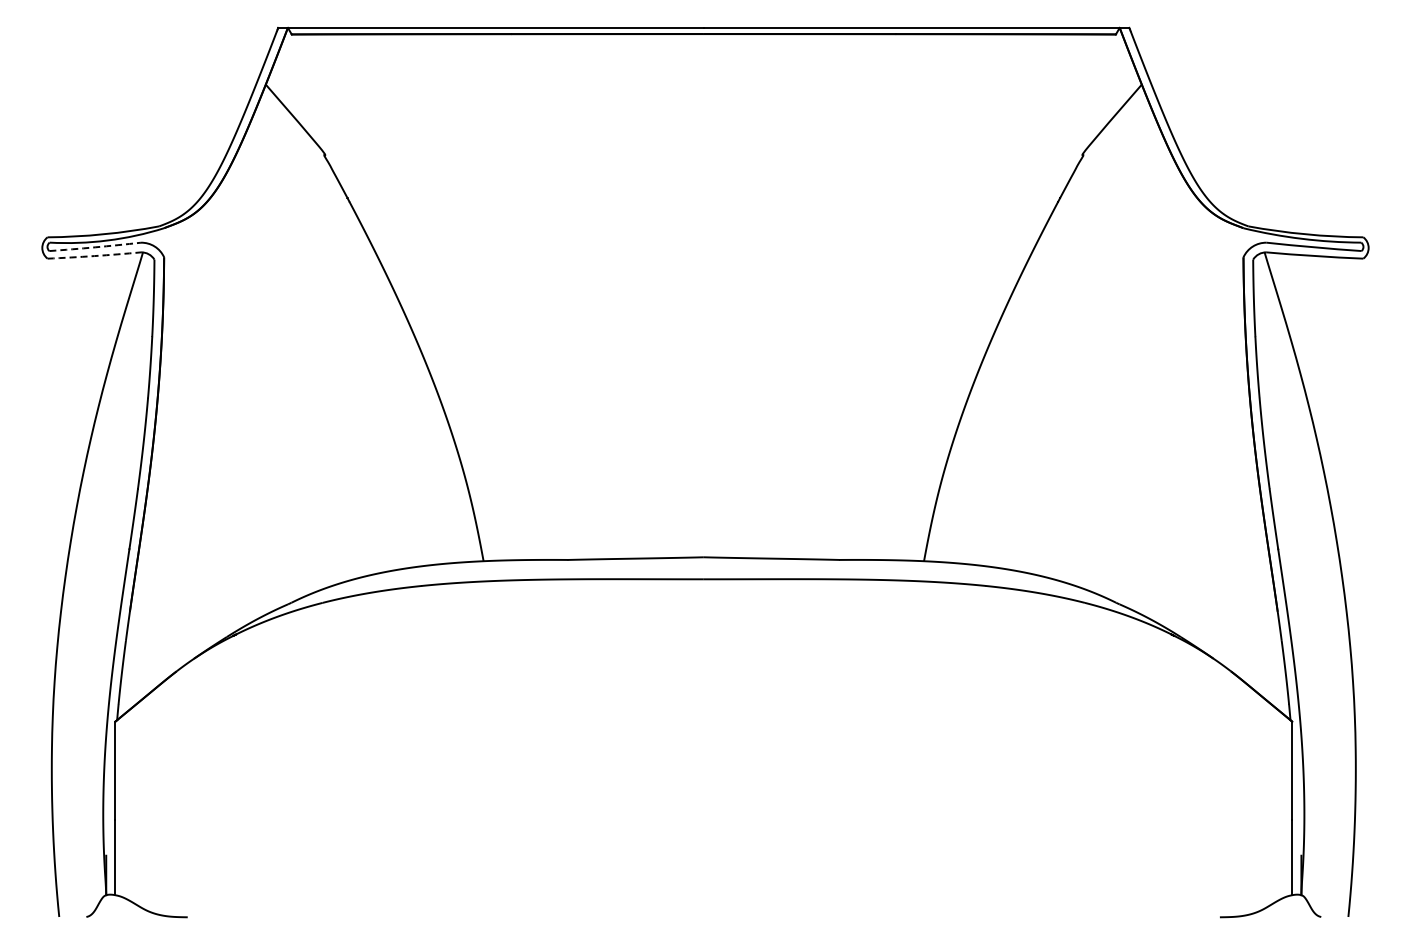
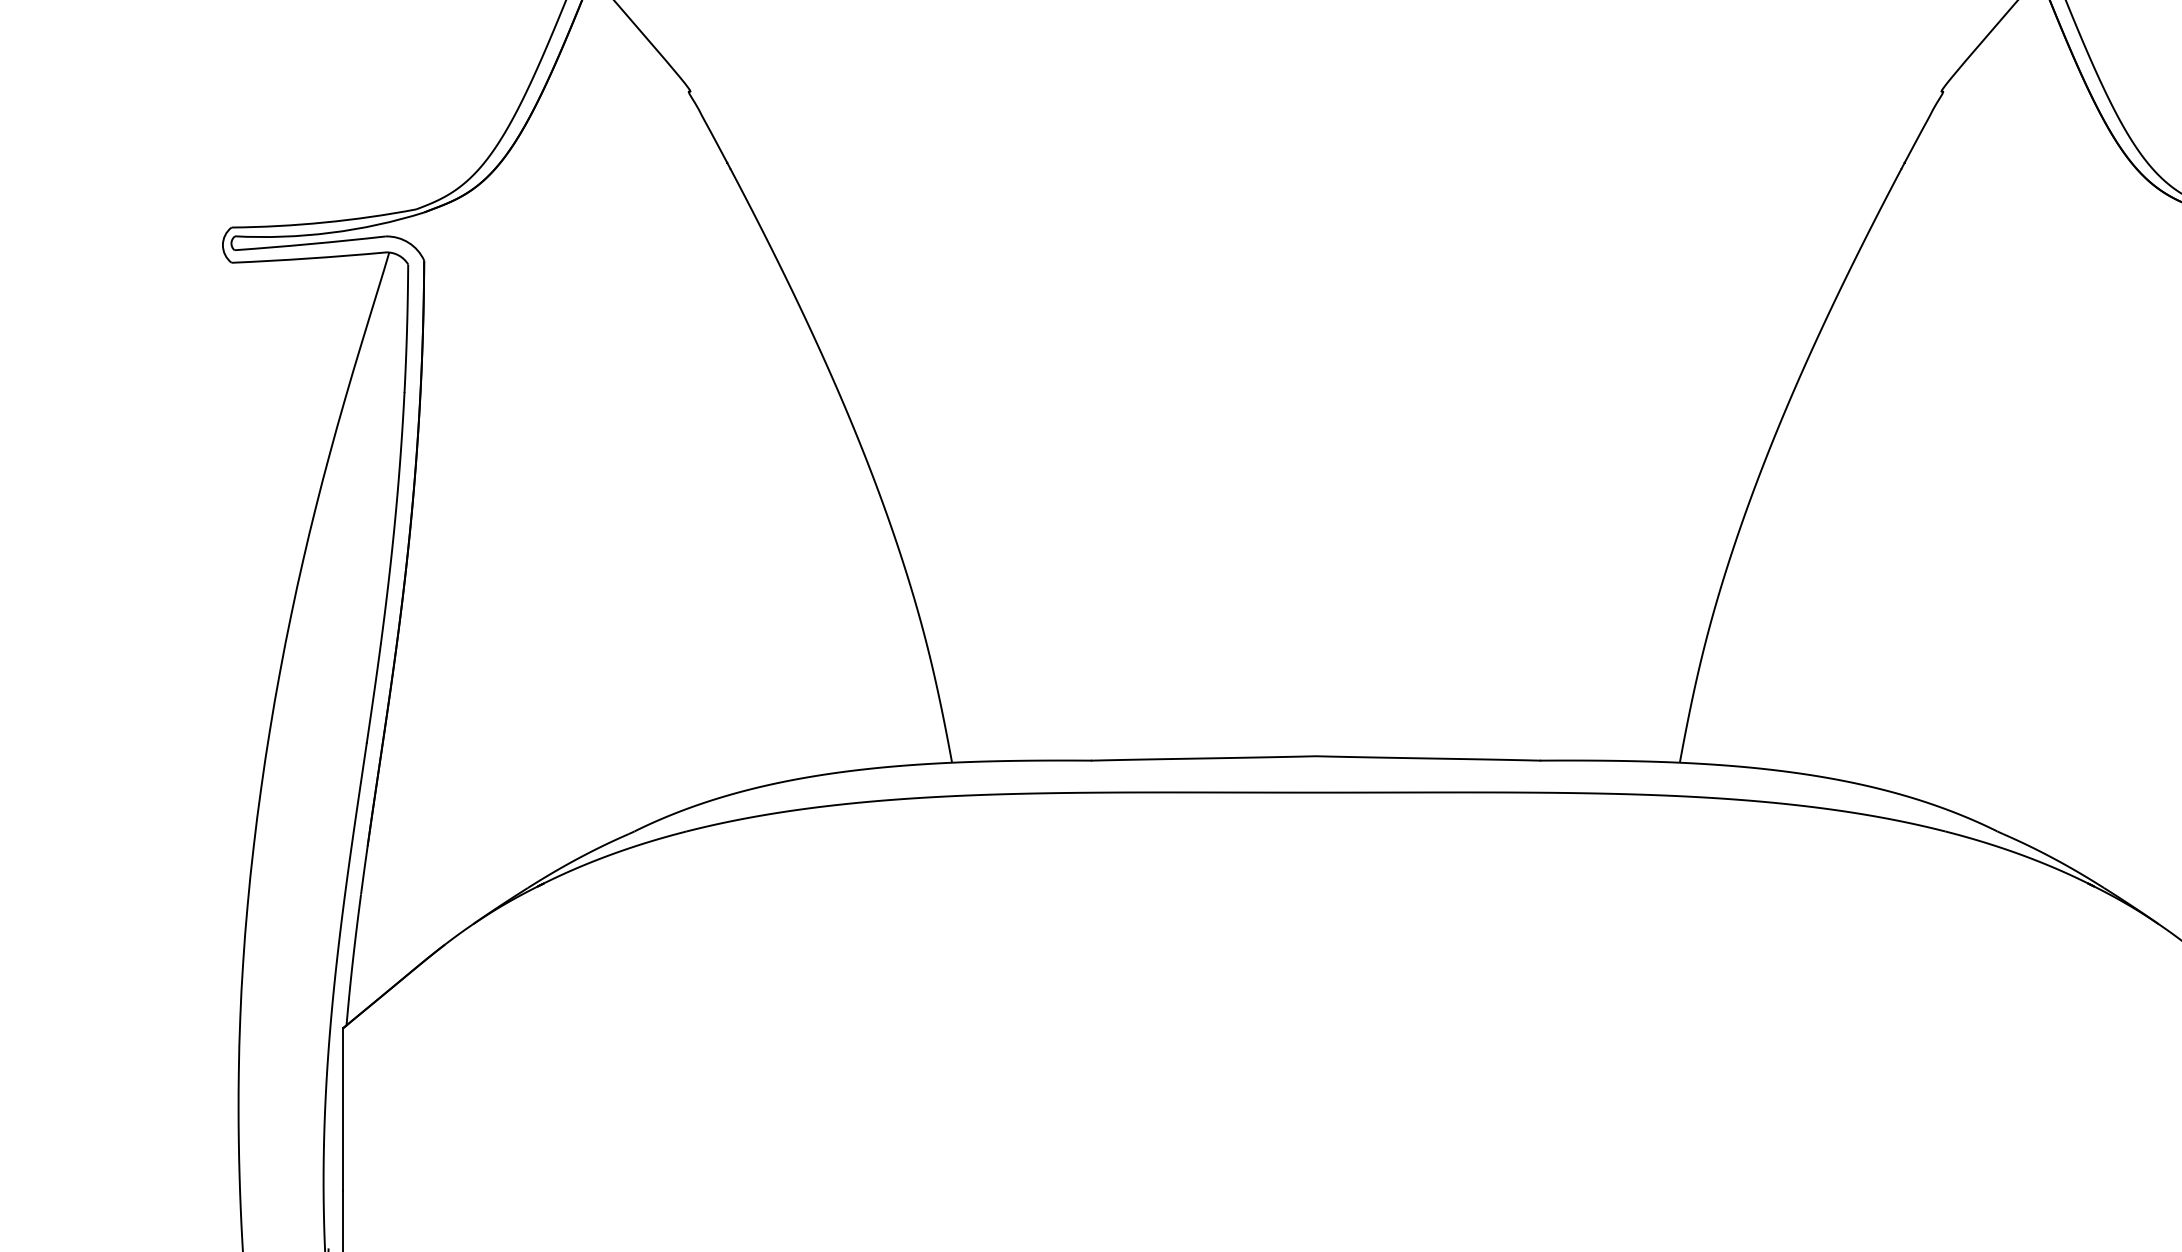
arc: (95, 247) -> (310, 244), dashed -> solid
arc: (94, 256) -> (309, 259), dashed -> solid

